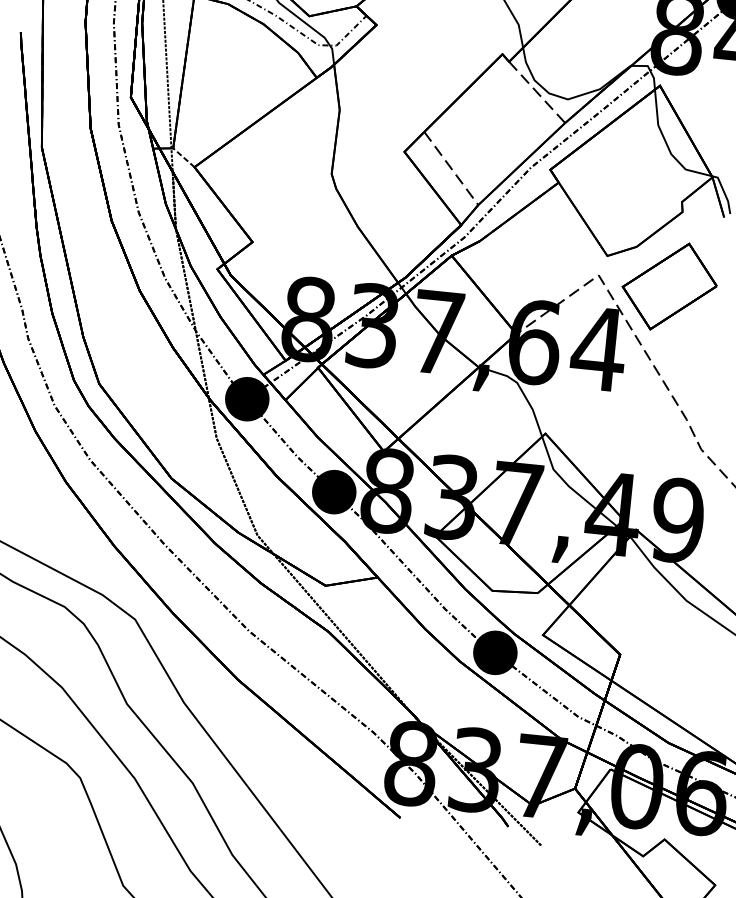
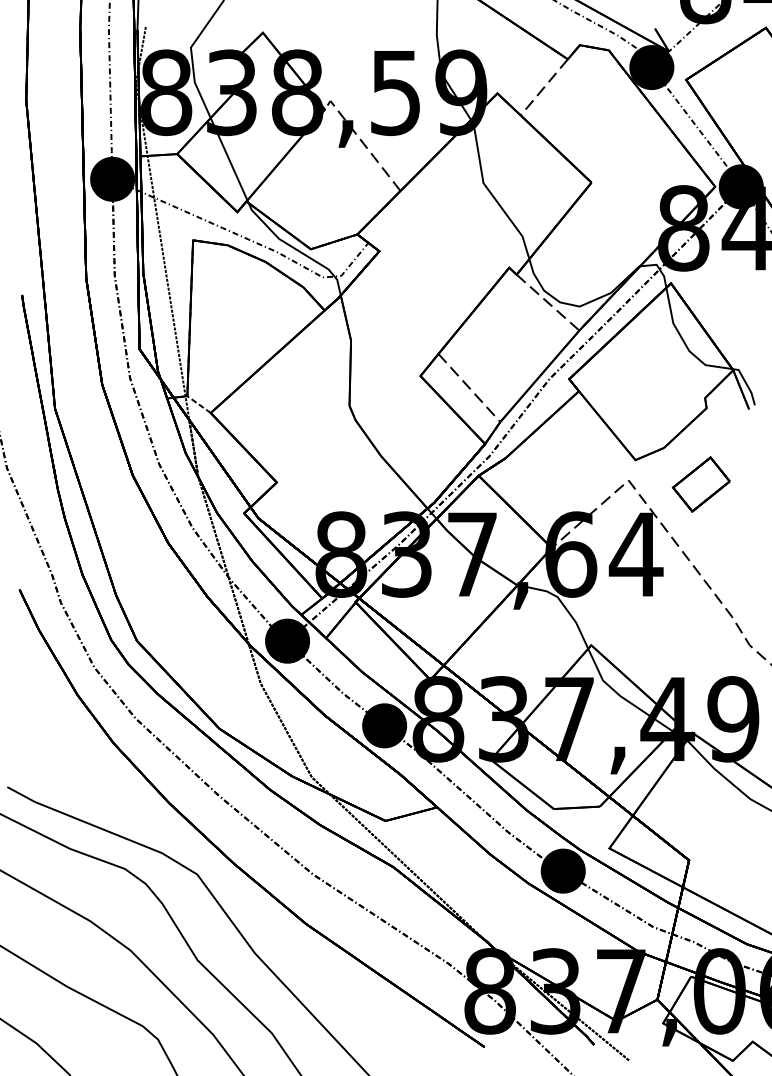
part: (669, 286) -> (701, 484), size x0.6

